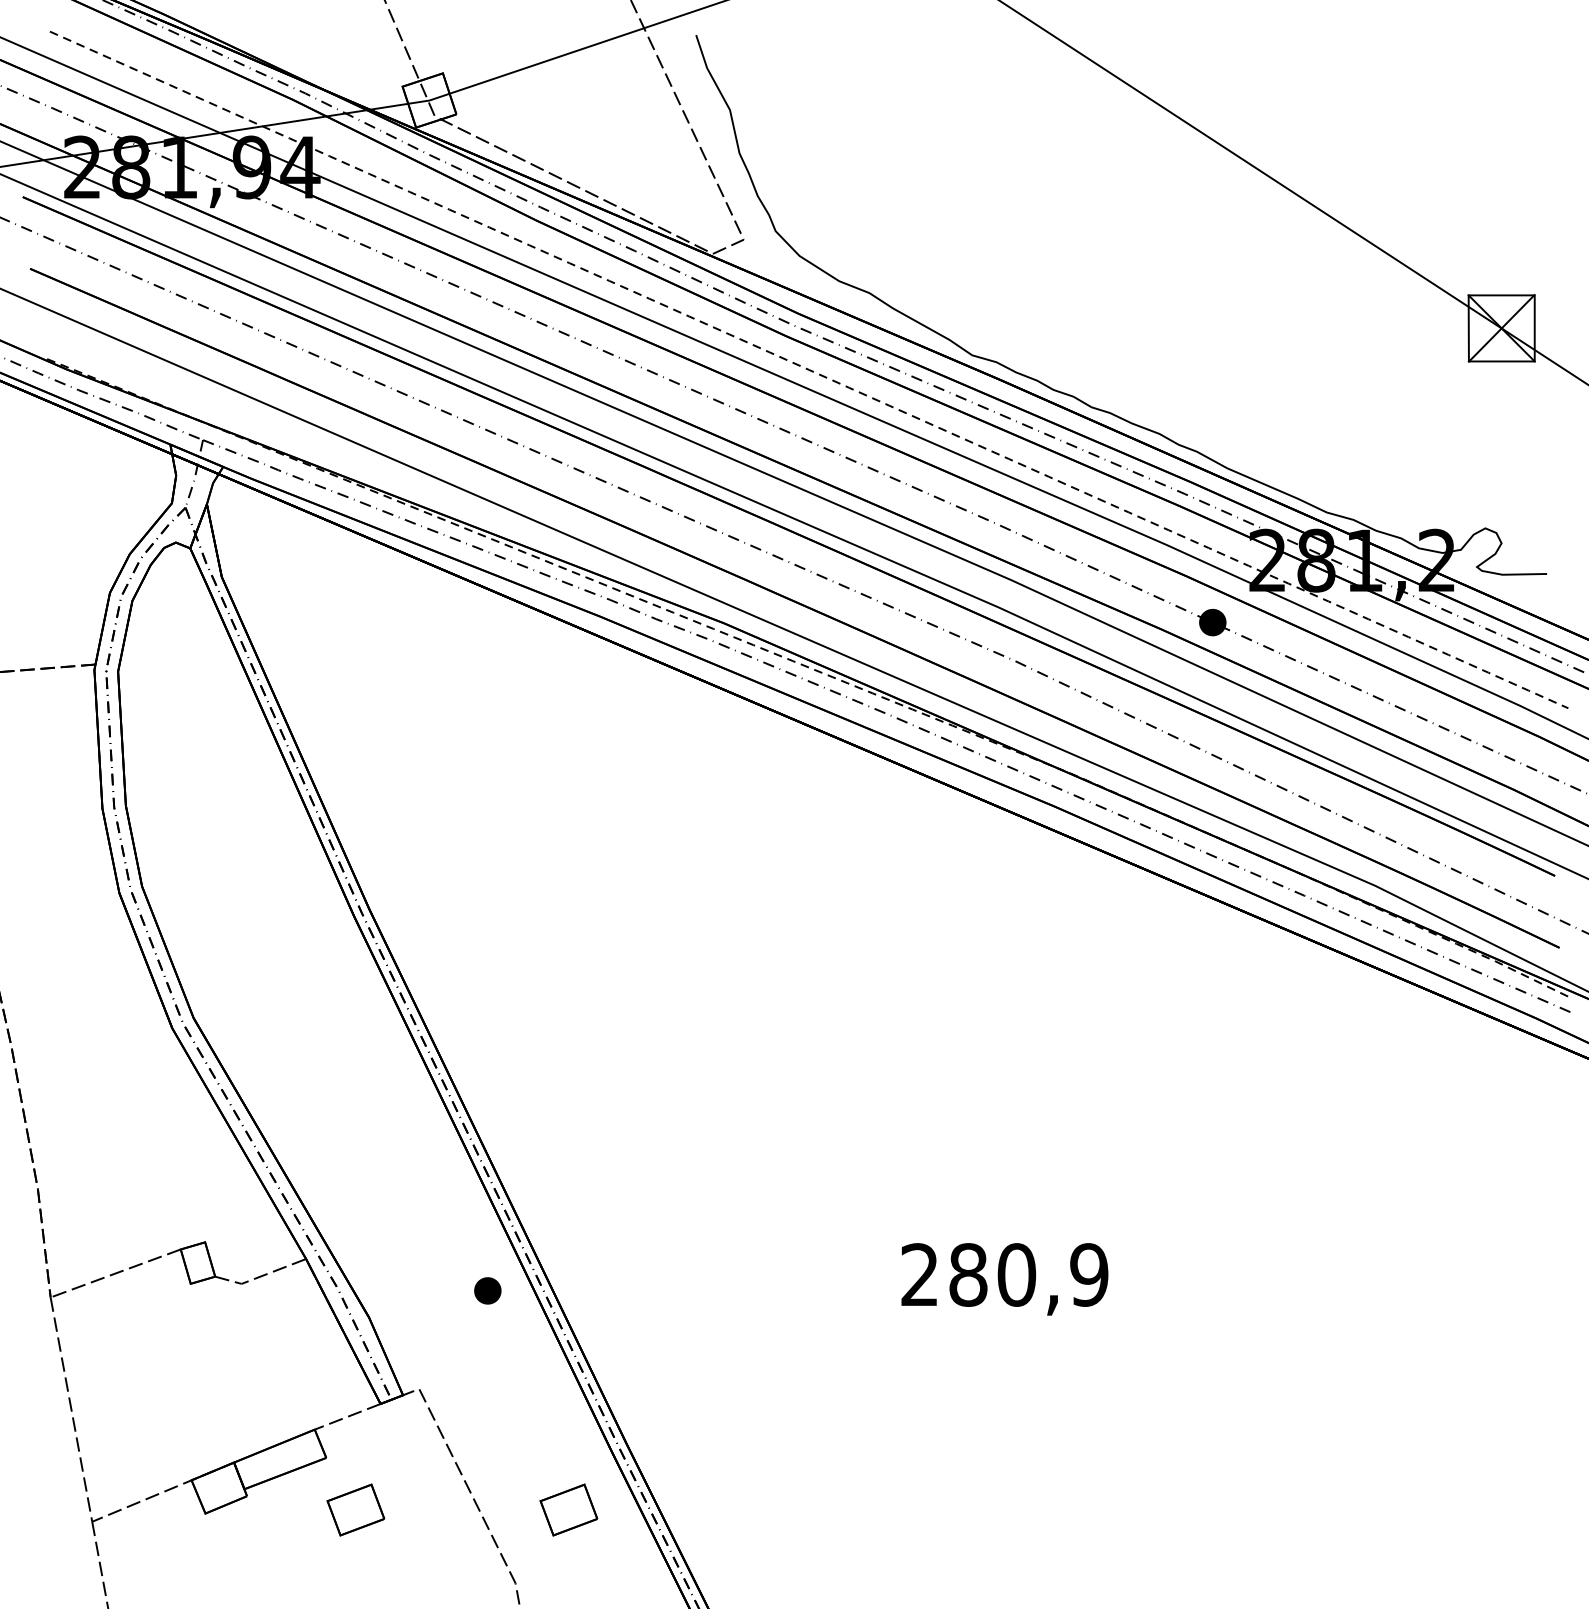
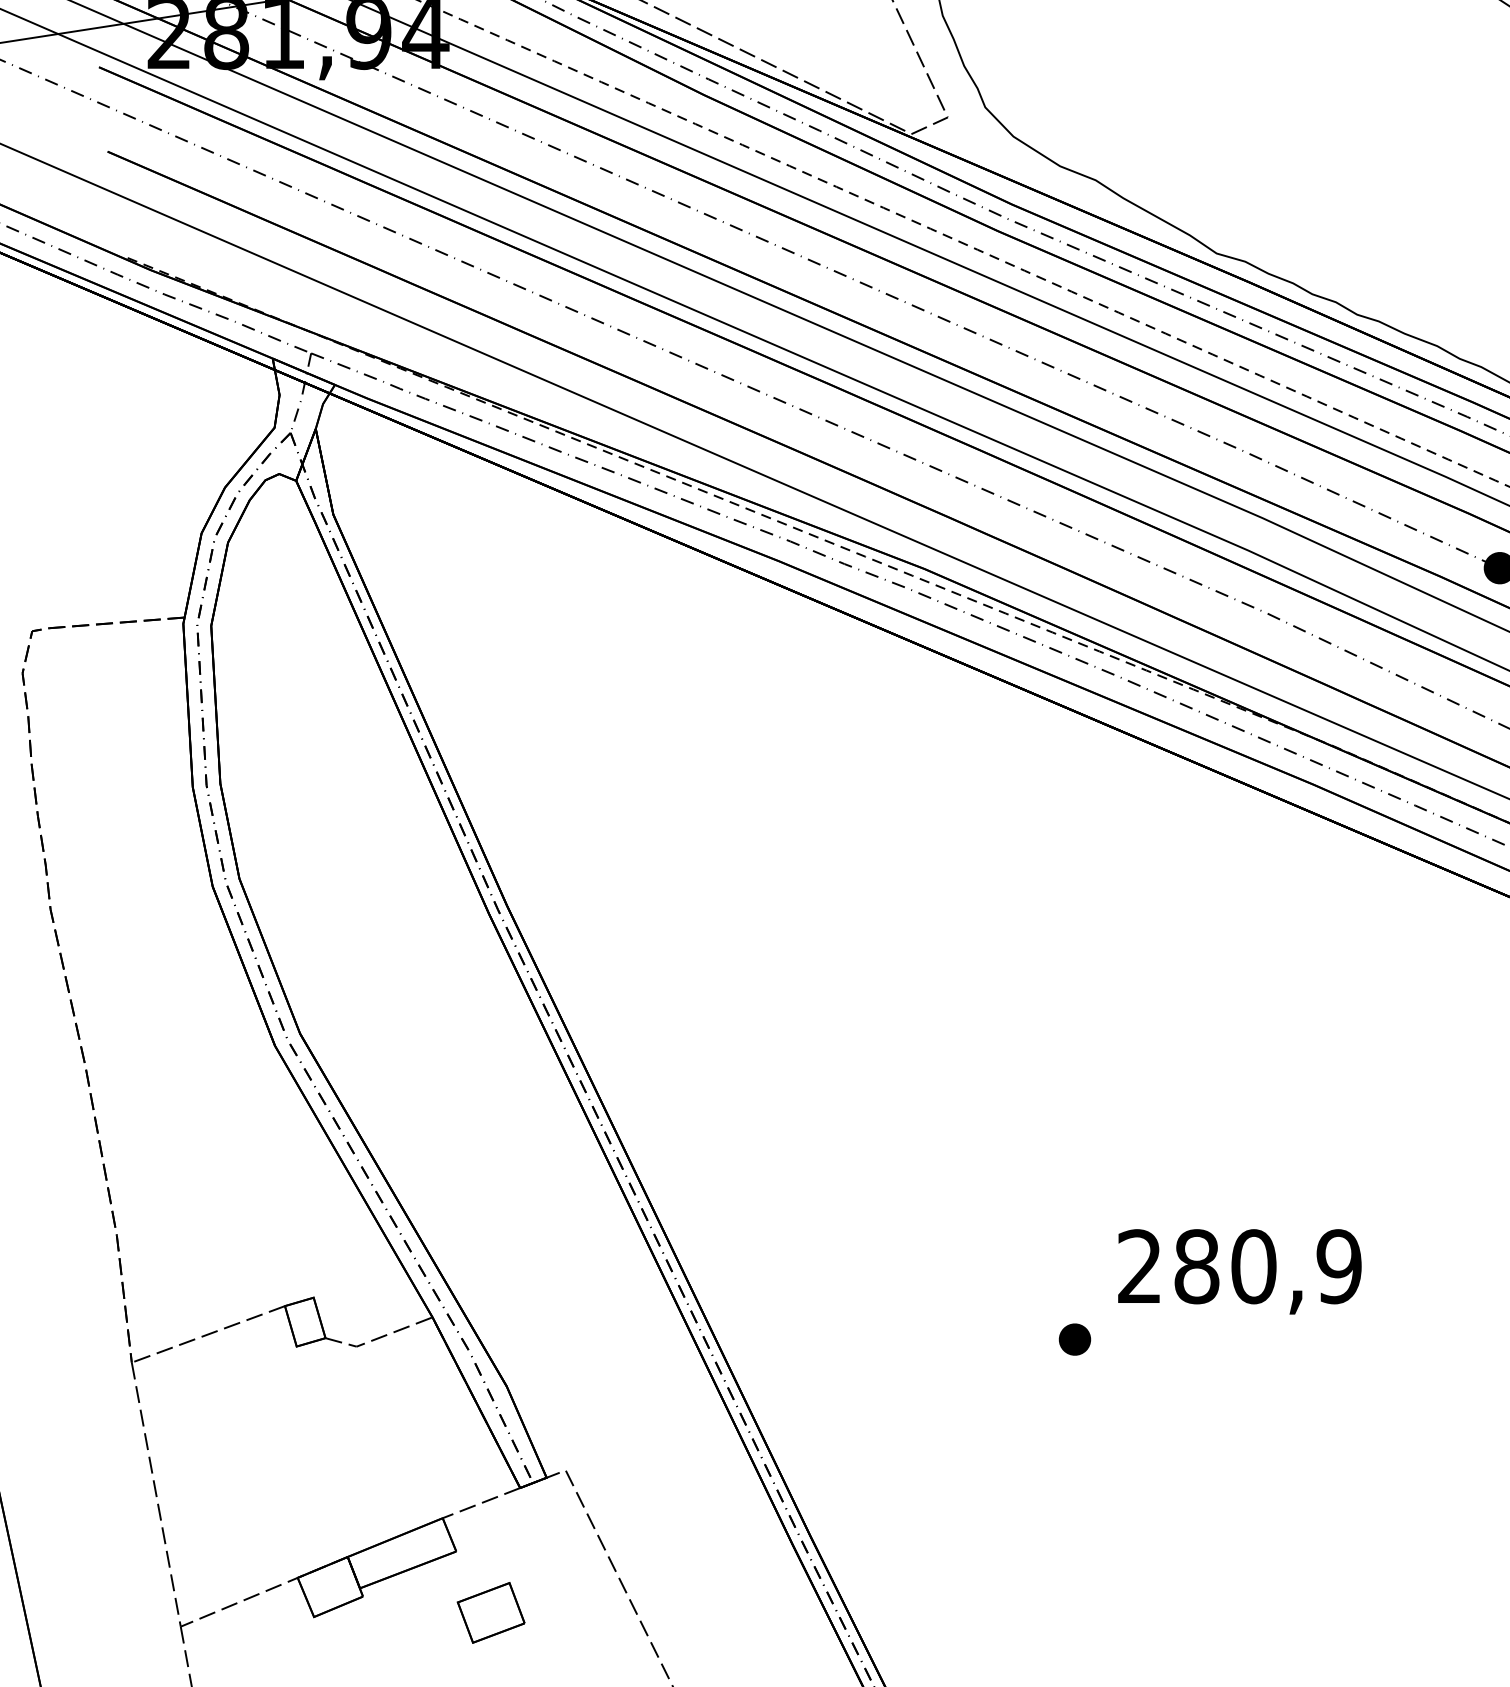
text: (1004, 1279) -> (1239, 1272), moved
part: (487, 1290) -> (1074, 1339), moved
part: (568, 1509) -> (741, 1612), removed

